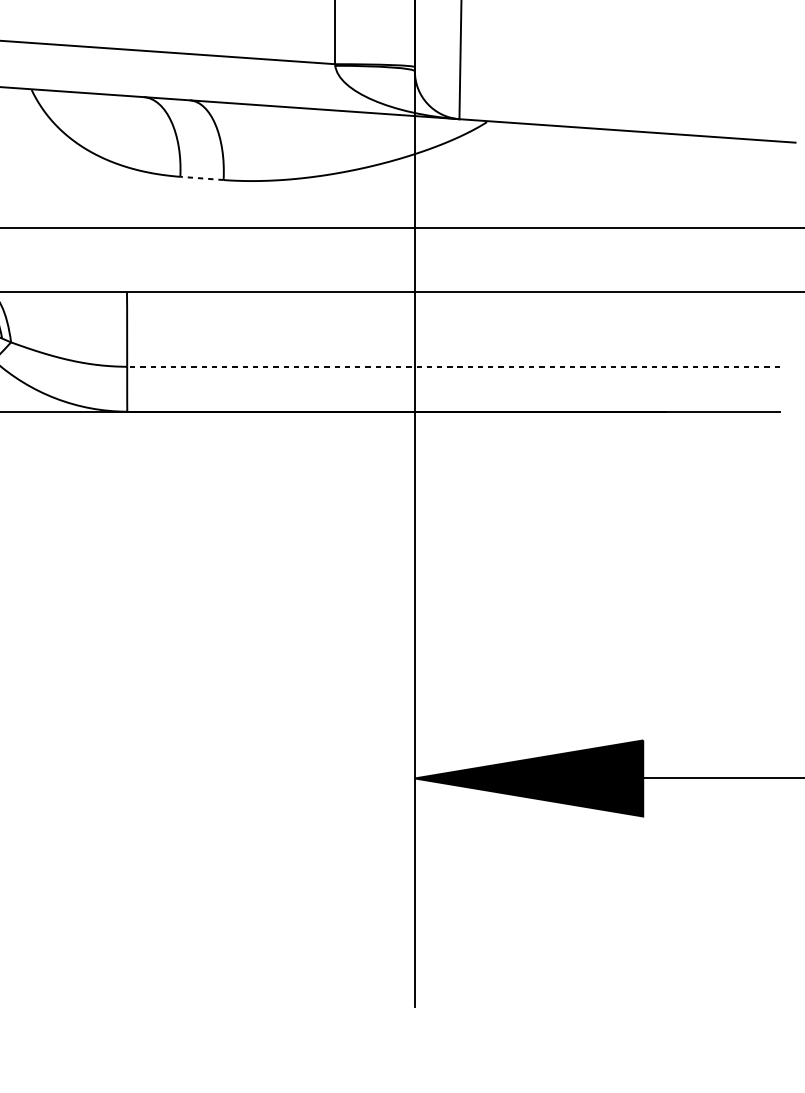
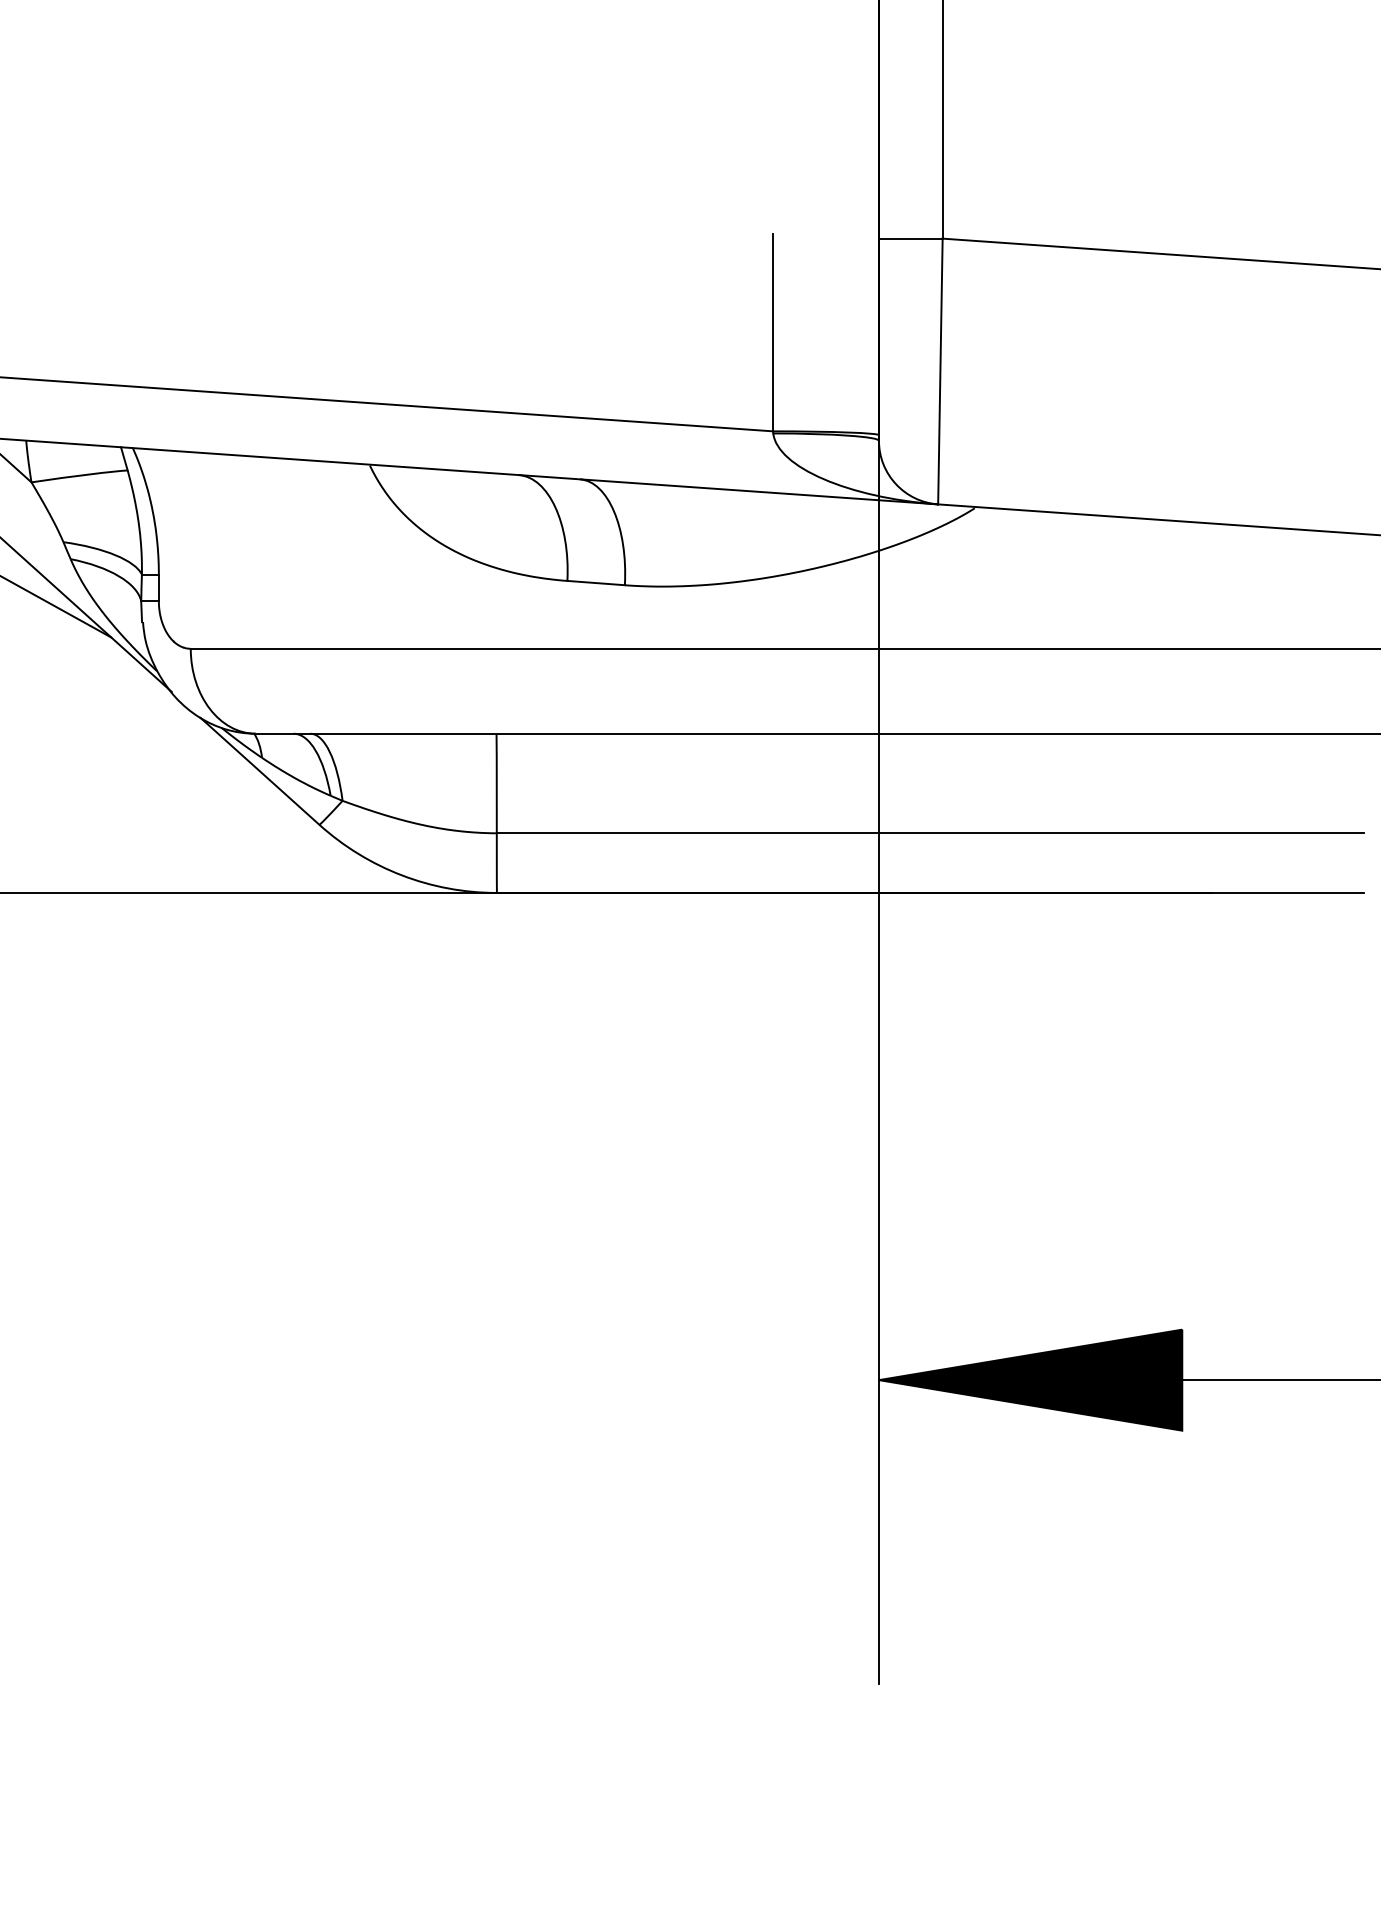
line: (202, 178) -> (596, 583), dashed -> solid
line: (453, 366) -> (930, 833), dashed -> solid

